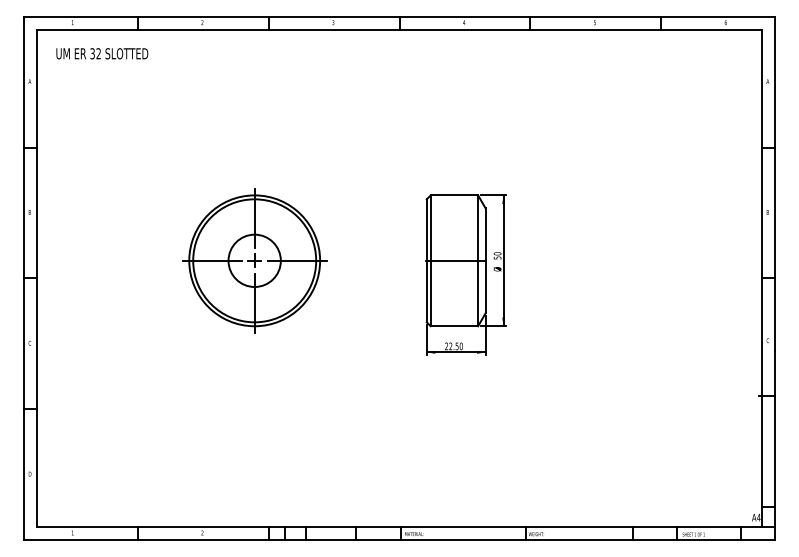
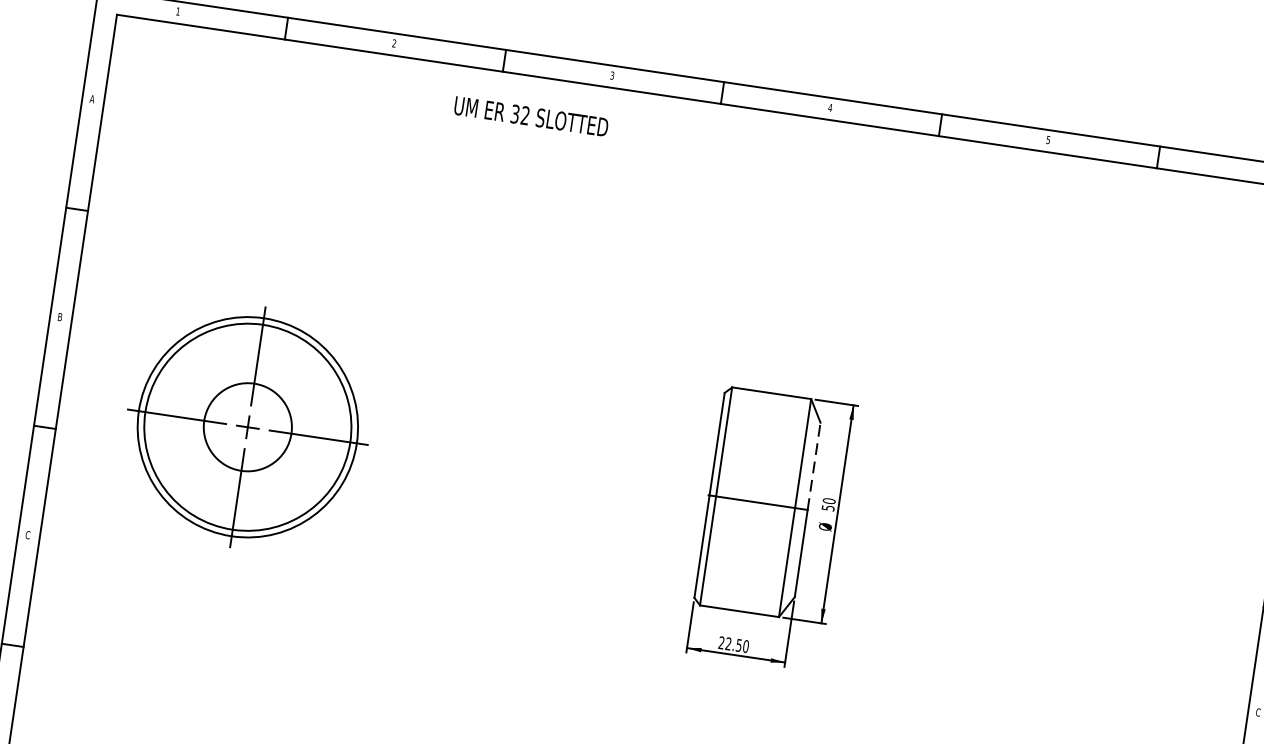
text: (102, 53) -> (531, 116), moved
line: (485, 234) -> (813, 466), solid -> dashed
part: (254, 260) -> (247, 426), moved

